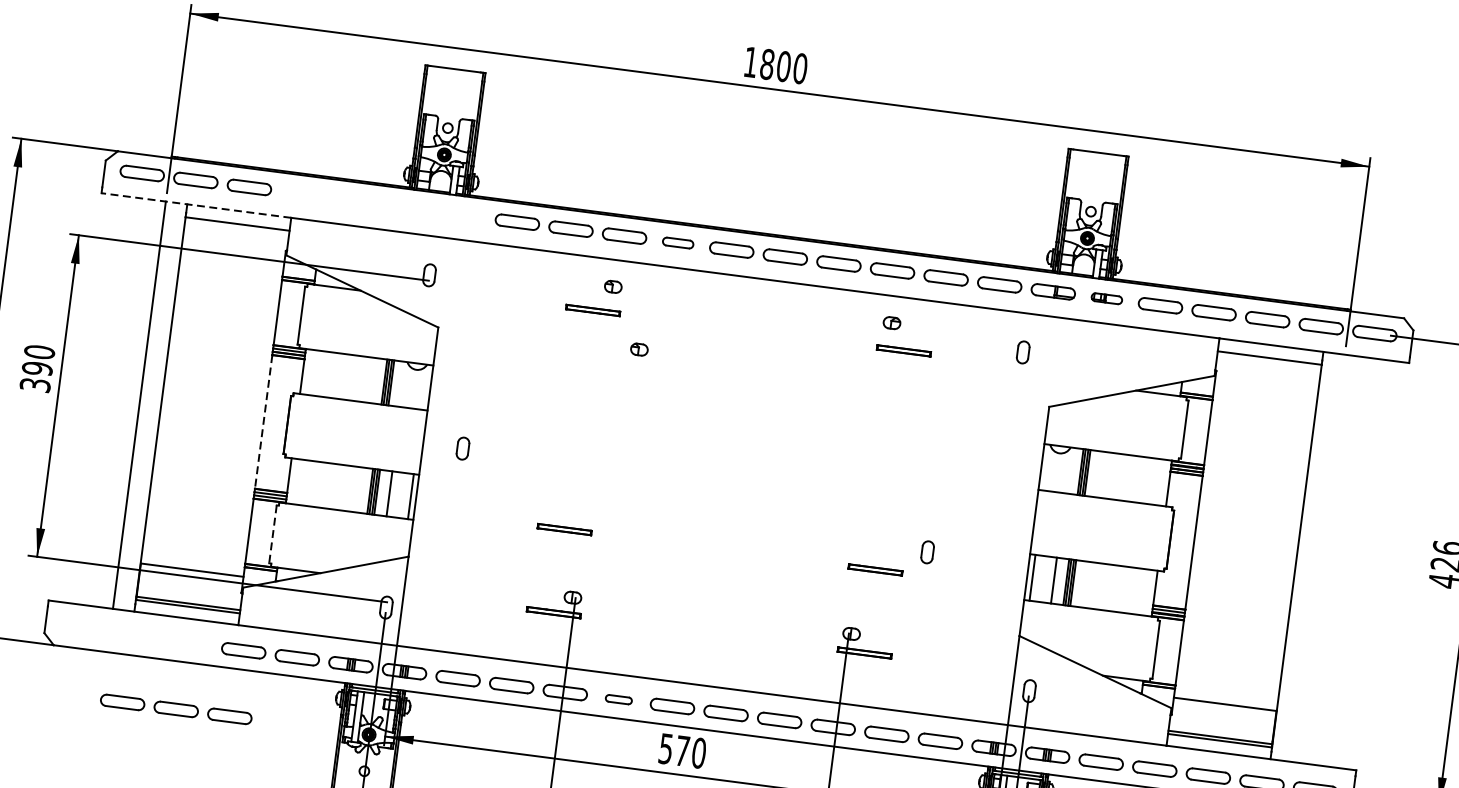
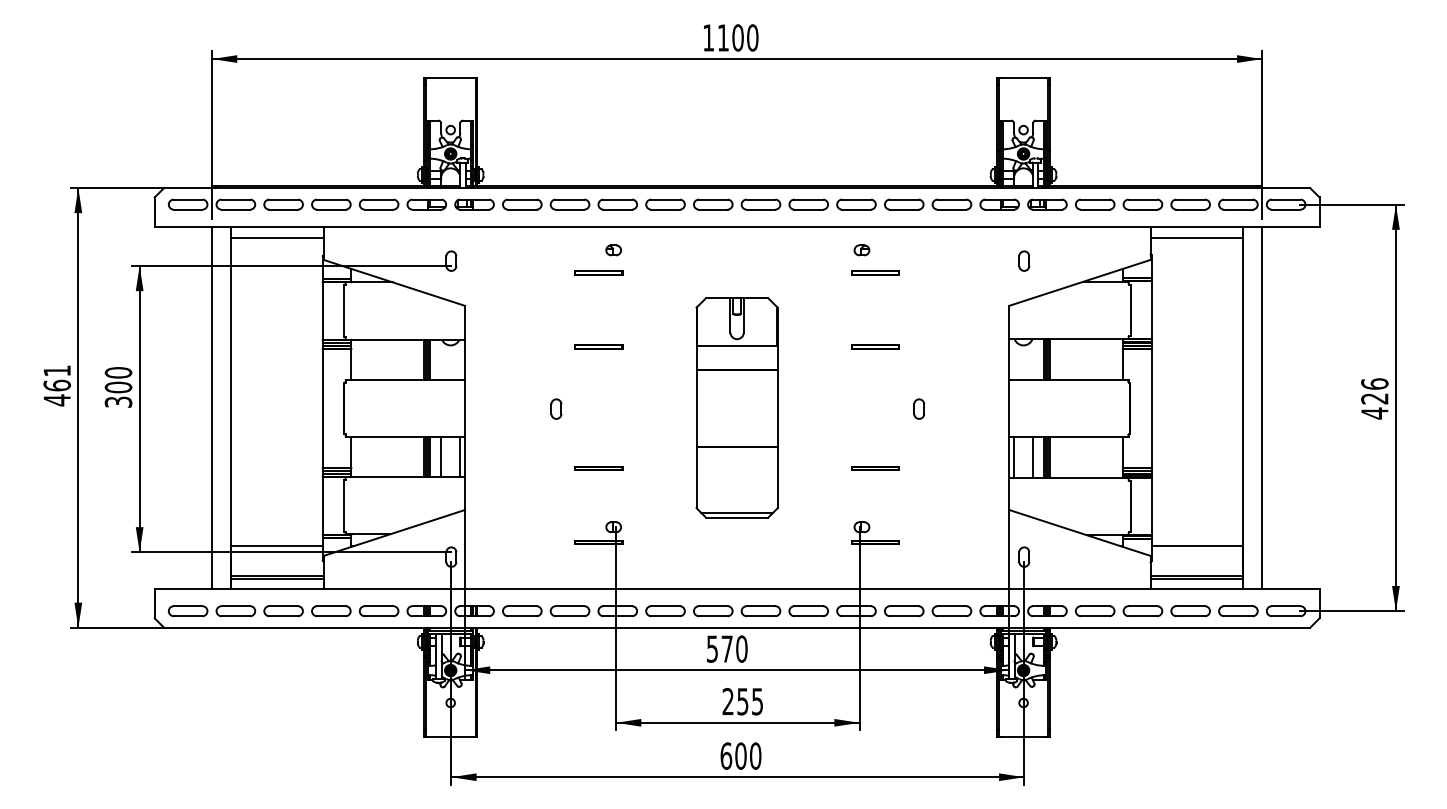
text: (767, 63) -> (723, 37), 1800 -> 1100
part: (382, 204) -> (402, 204), added
line: (195, 205) -> (238, 226), dashed -> solid
part: (678, 242) -> (665, 204), size x1.43
part: (1106, 298) -> (1047, 204), size x1.43
part: (639, 349) -> (643, 302), removed
part: (1023, 351) -> (1024, 260), moved
text: (37, 368) -> (118, 387), 390 -> 300
part: (582, 392) -> (598, 346), added
line: (263, 421) -> (322, 408), dashed -> solid
part: (893, 432) -> (875, 346), added
part: (463, 447) -> (556, 408), moved
part: (728, 481) -> (736, 407), added
line: (272, 533) -> (343, 505), dashed -> solid
part: (928, 551) -> (919, 408), moved
line: (1318, 557) -> (1262, 407), added
part: (618, 699) -> (665, 611), size x1.67
part: (175, 709) -> (235, 611), moved

